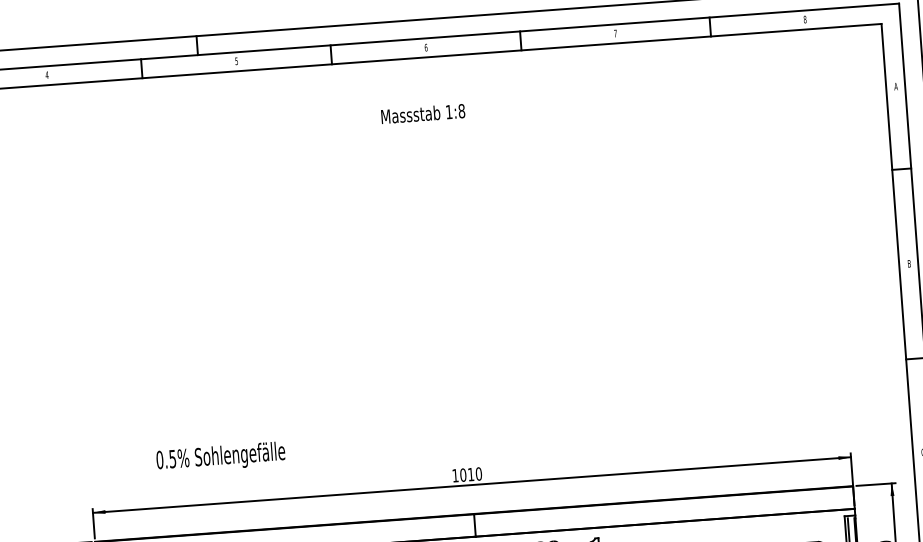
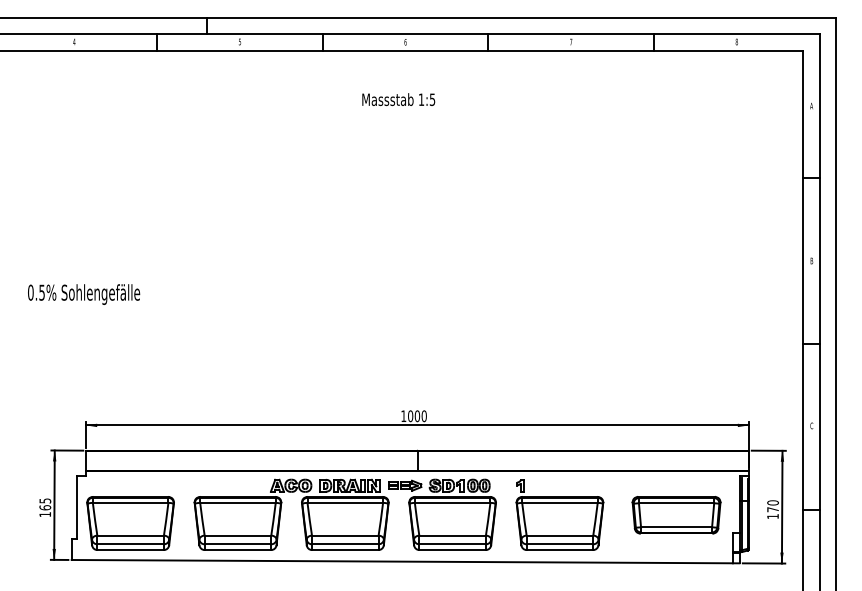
text: (461, 110) -> (432, 99), 1:8 -> 1:5
text: (221, 457) -> (84, 294), moved
text: (471, 474) -> (417, 416), 1010 -> 1000

